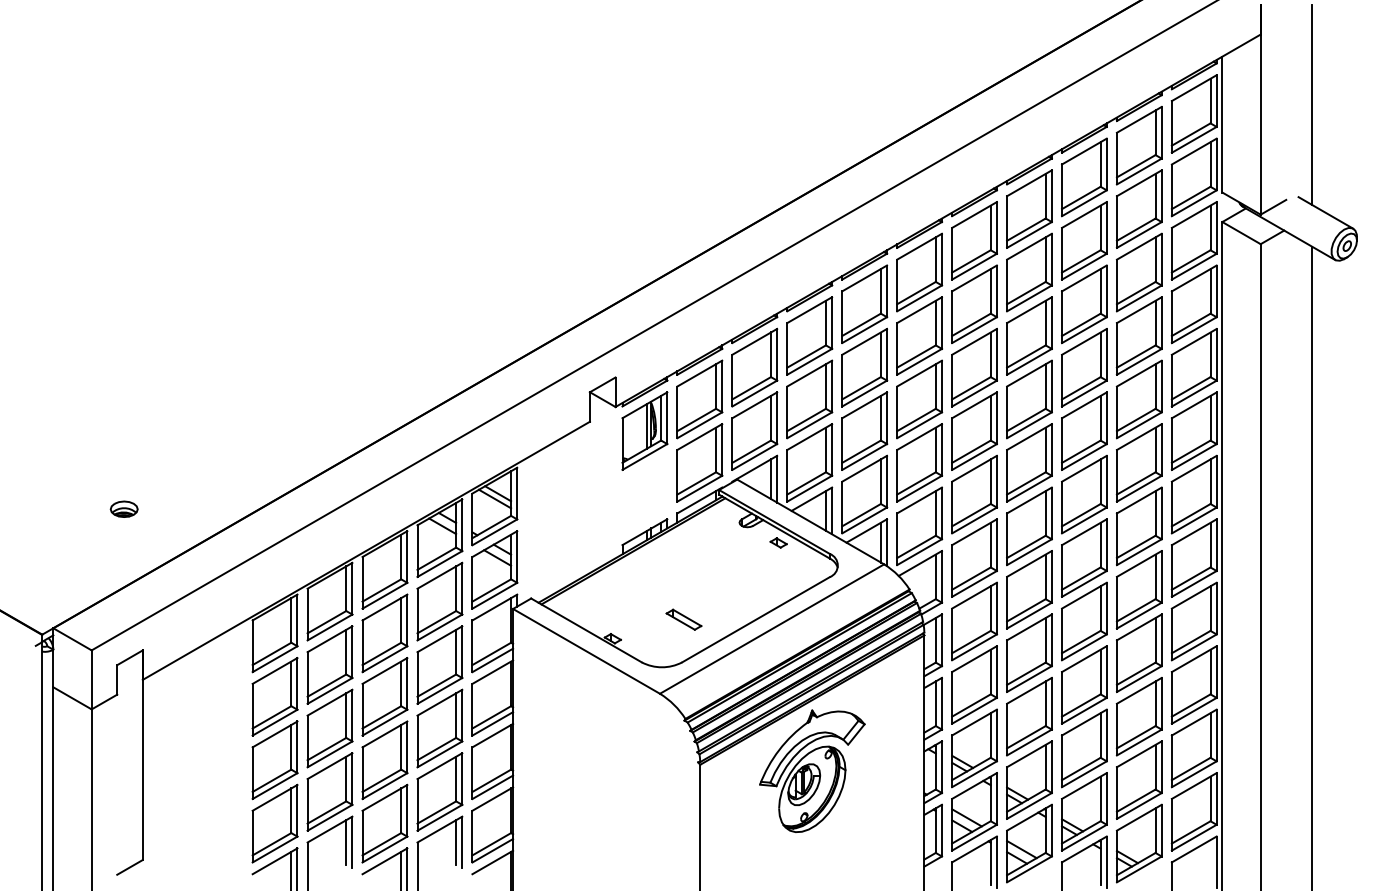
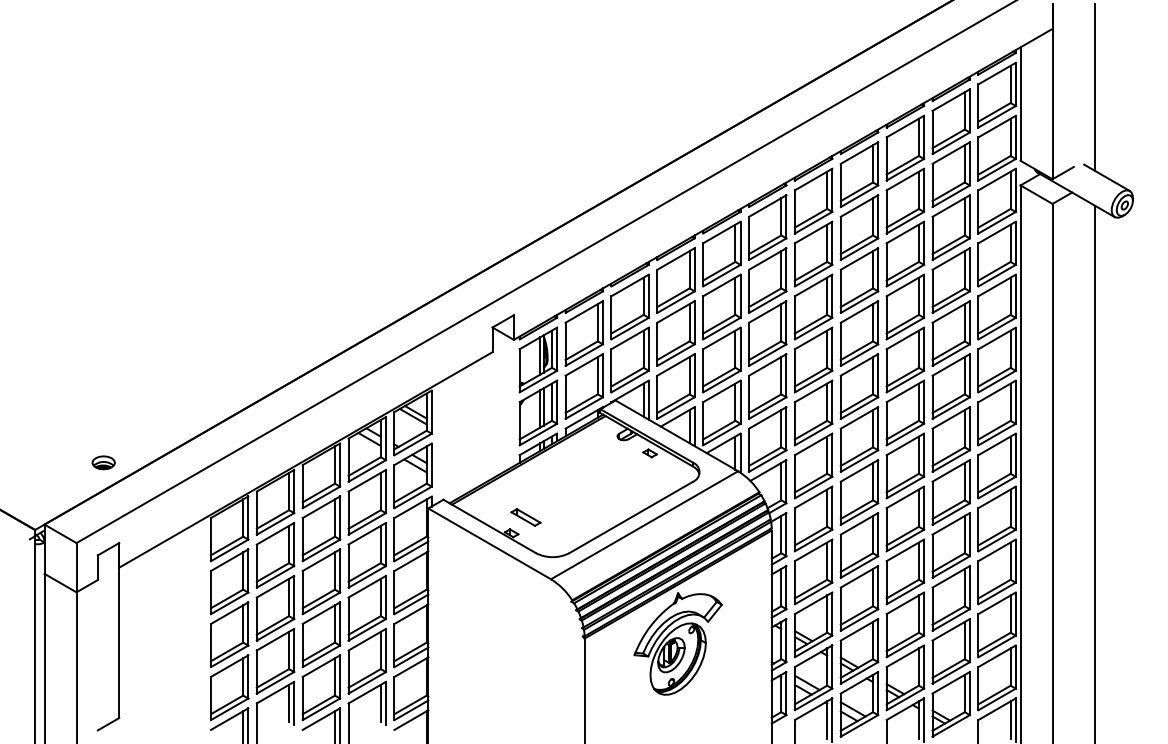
part: (644, 494) -> (538, 412), added
part: (123, 508) -> (103, 462), moved
part: (683, 619) -> (525, 517), moved
line: (1210, 862) -> (1010, 720), added

